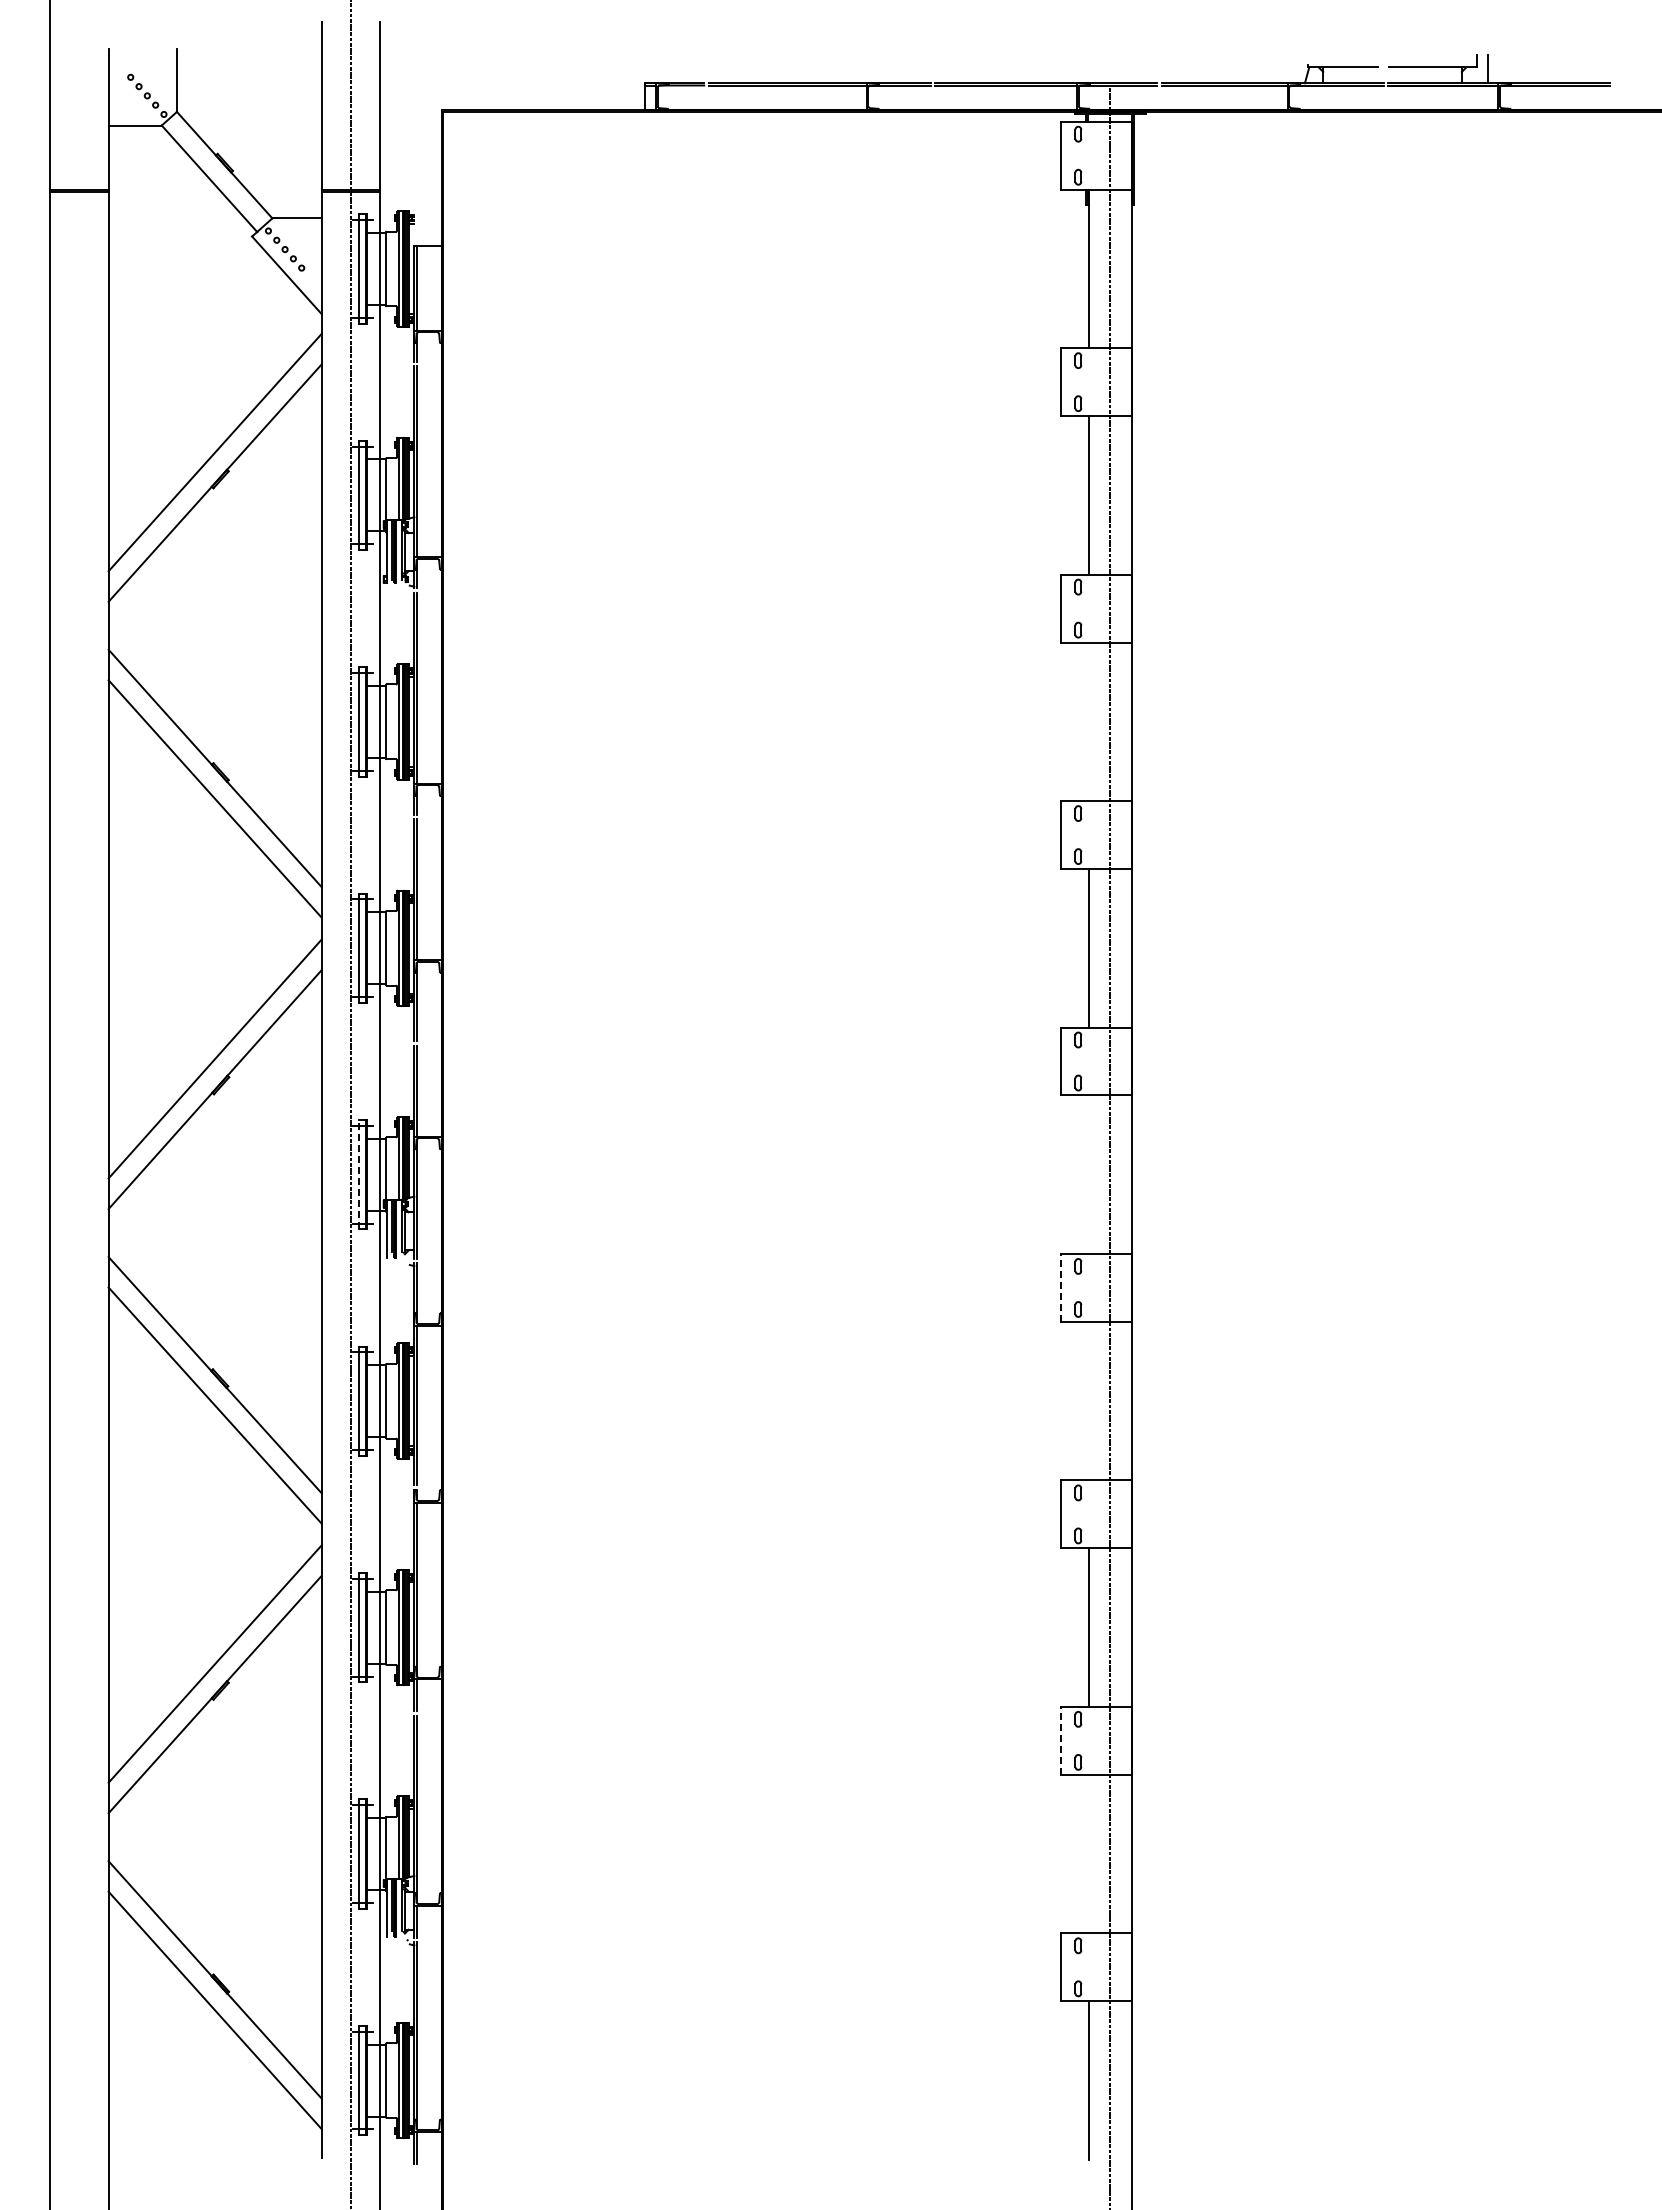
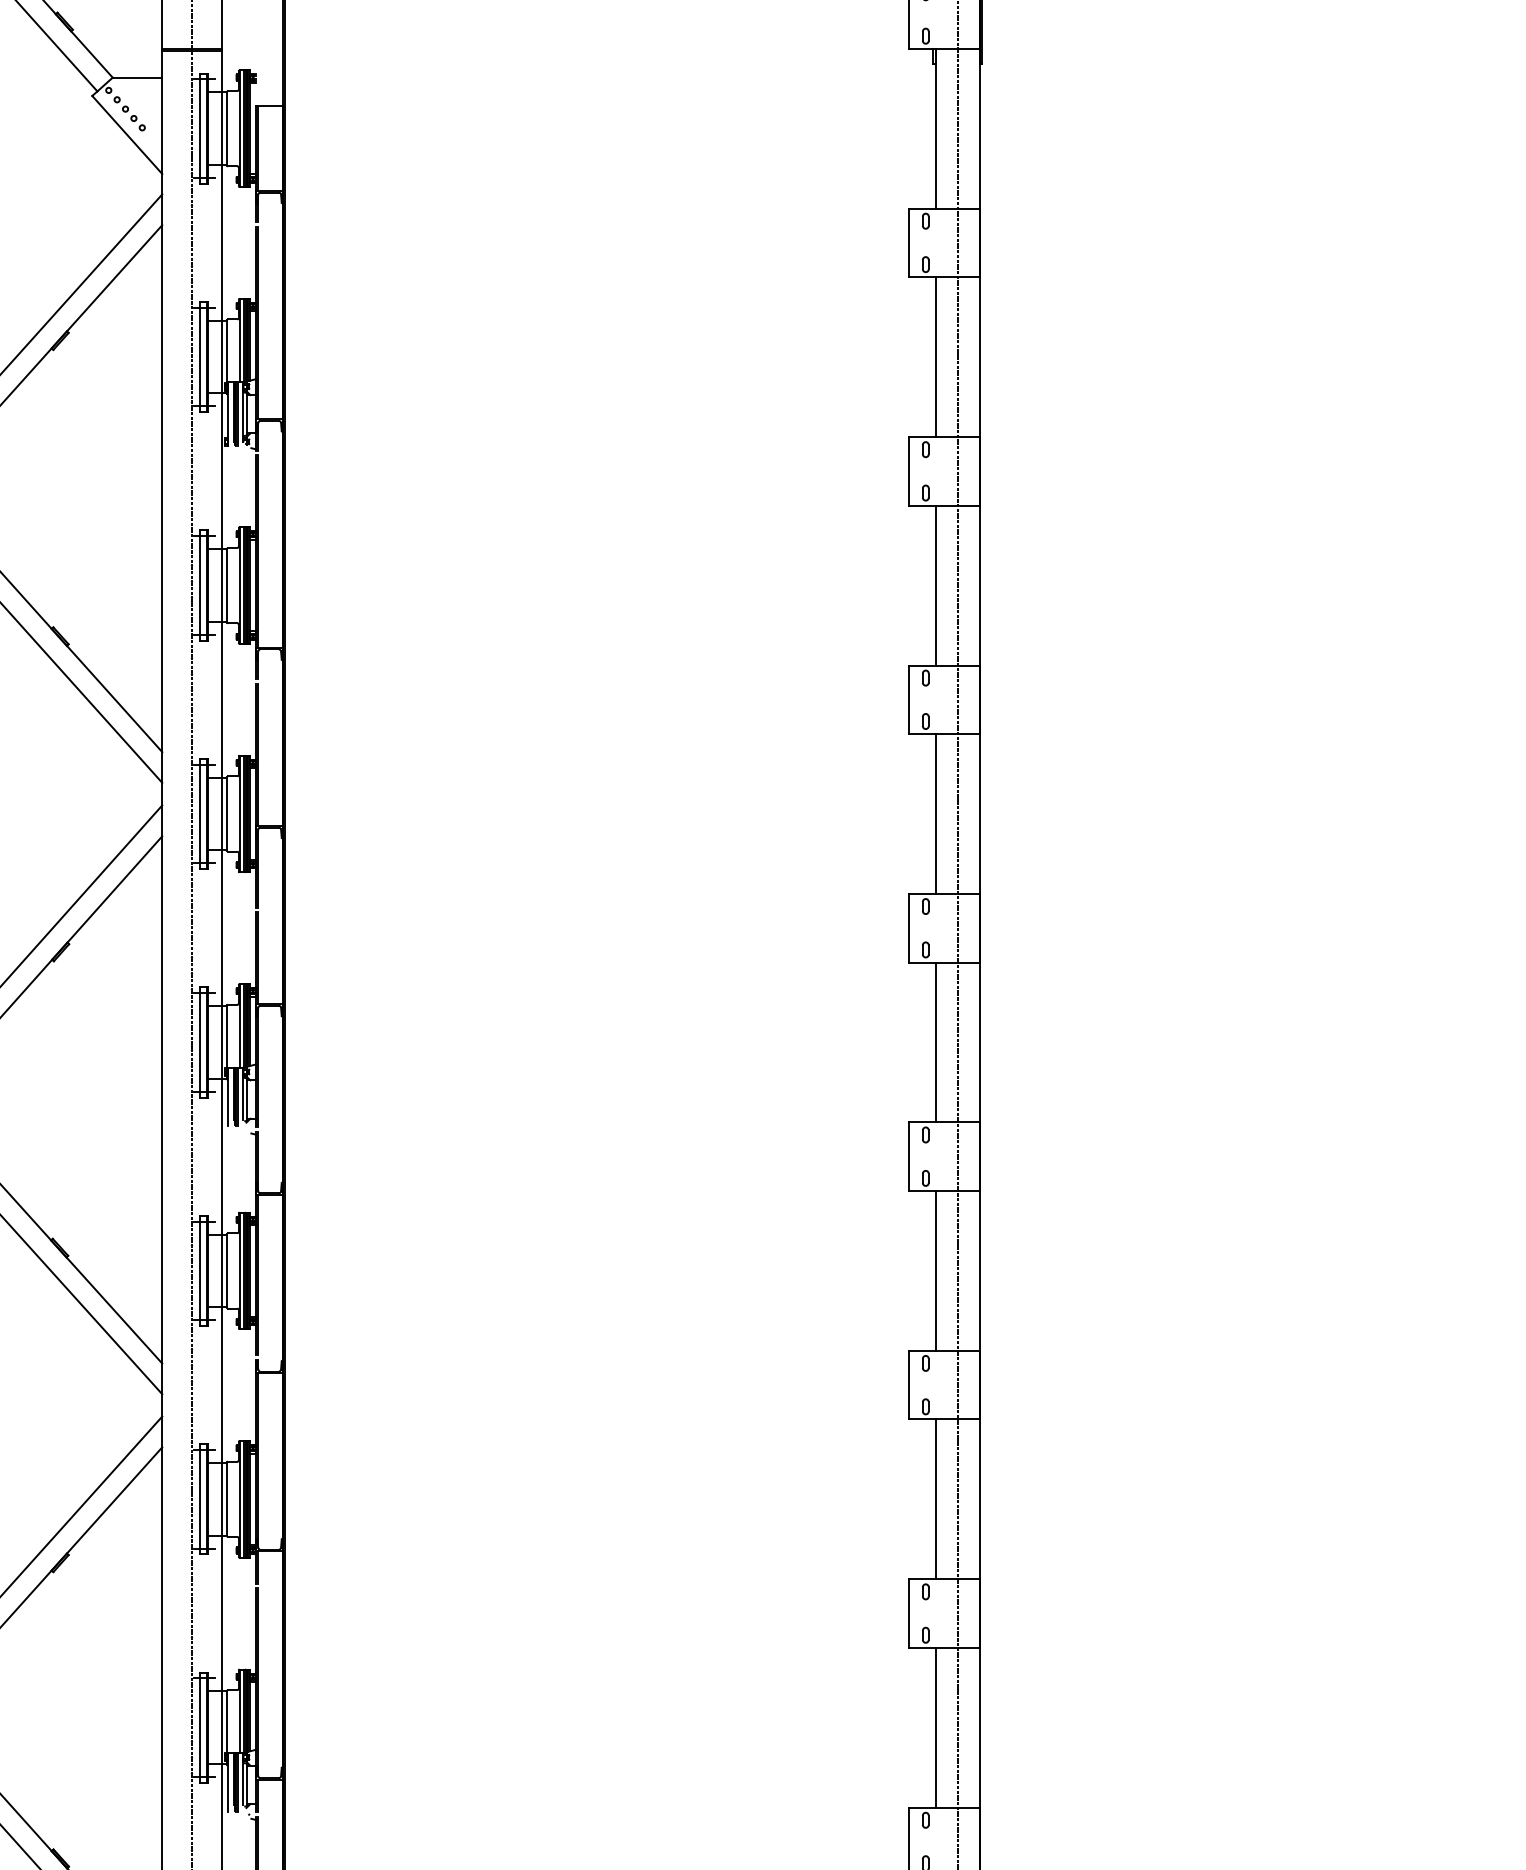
line: (1088, 721) -> (936, 585), added
line: (358, 1174) -> (199, 1042), dashed -> solid
line: (1088, 1174) -> (936, 1042), added
line: (1061, 1287) -> (908, 1156), dashed -> solid
line: (1088, 1400) -> (936, 1270), added
line: (1061, 1740) -> (908, 1613), dashed -> solid
line: (1088, 1853) -> (936, 1727), added

